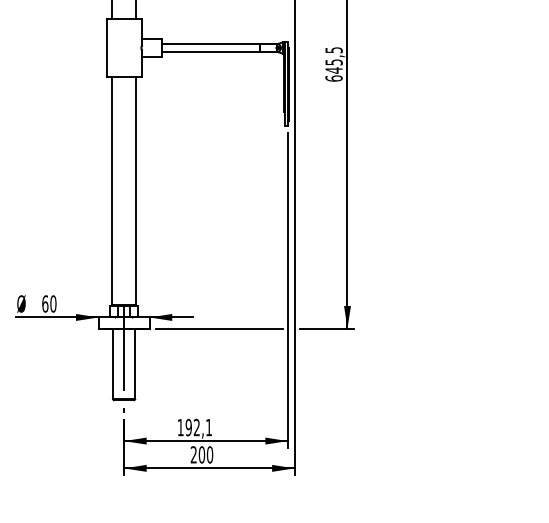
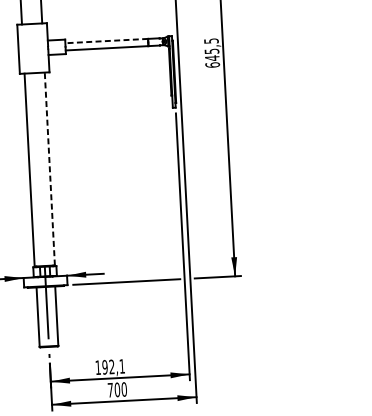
line: (210, 43) -> (106, 40), solid -> dashed
line: (136, 190) -> (50, 168), solid -> dashed
text: (193, 454) -> (110, 389), 200 -> 700

